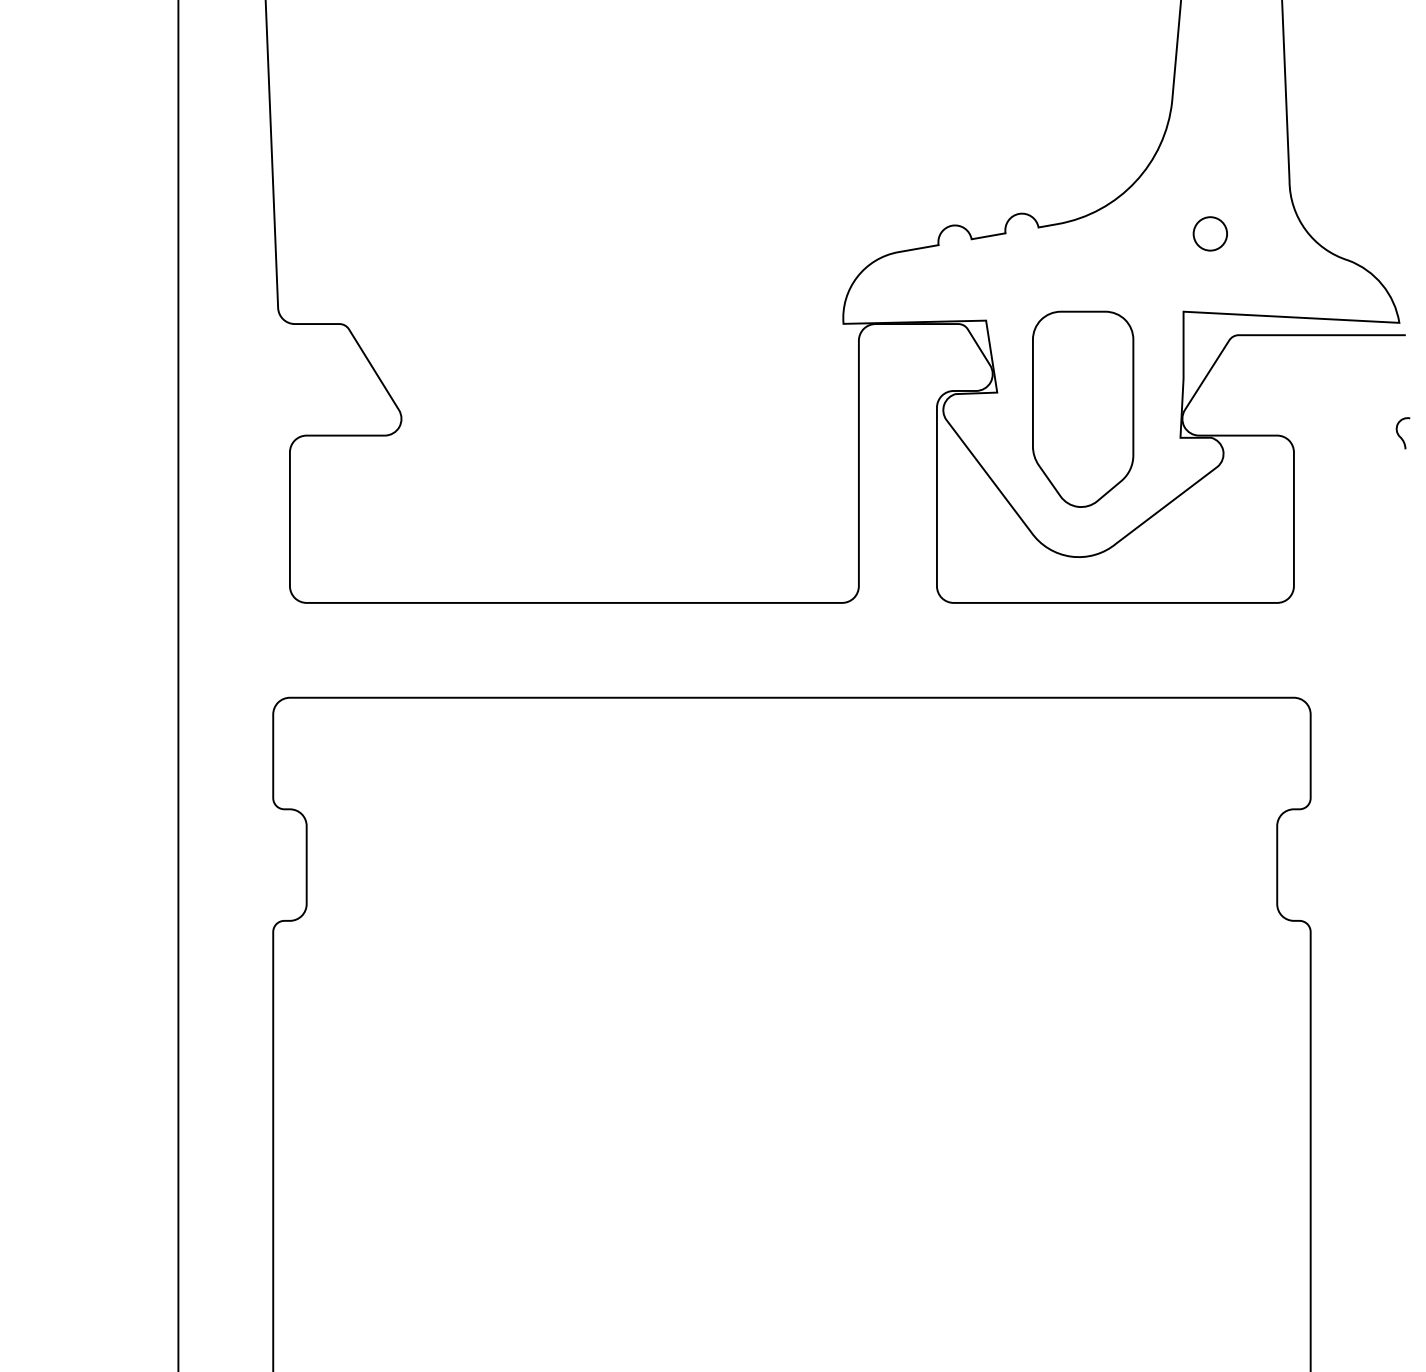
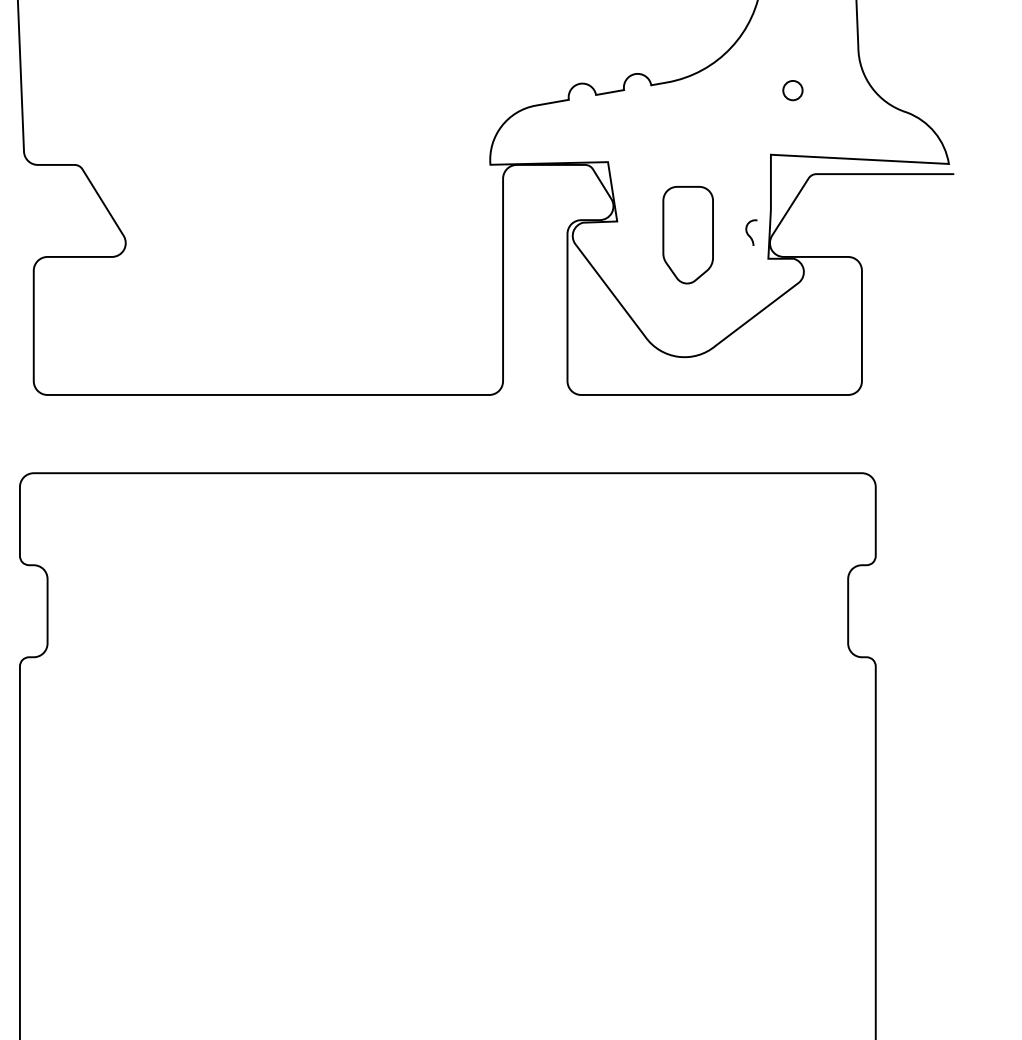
circle: (1209, 233) -> (792, 90), size x0.7
part: (1083, 408) -> (688, 234), size x0.6
curve: (1400, 435) -> (749, 234), moved

